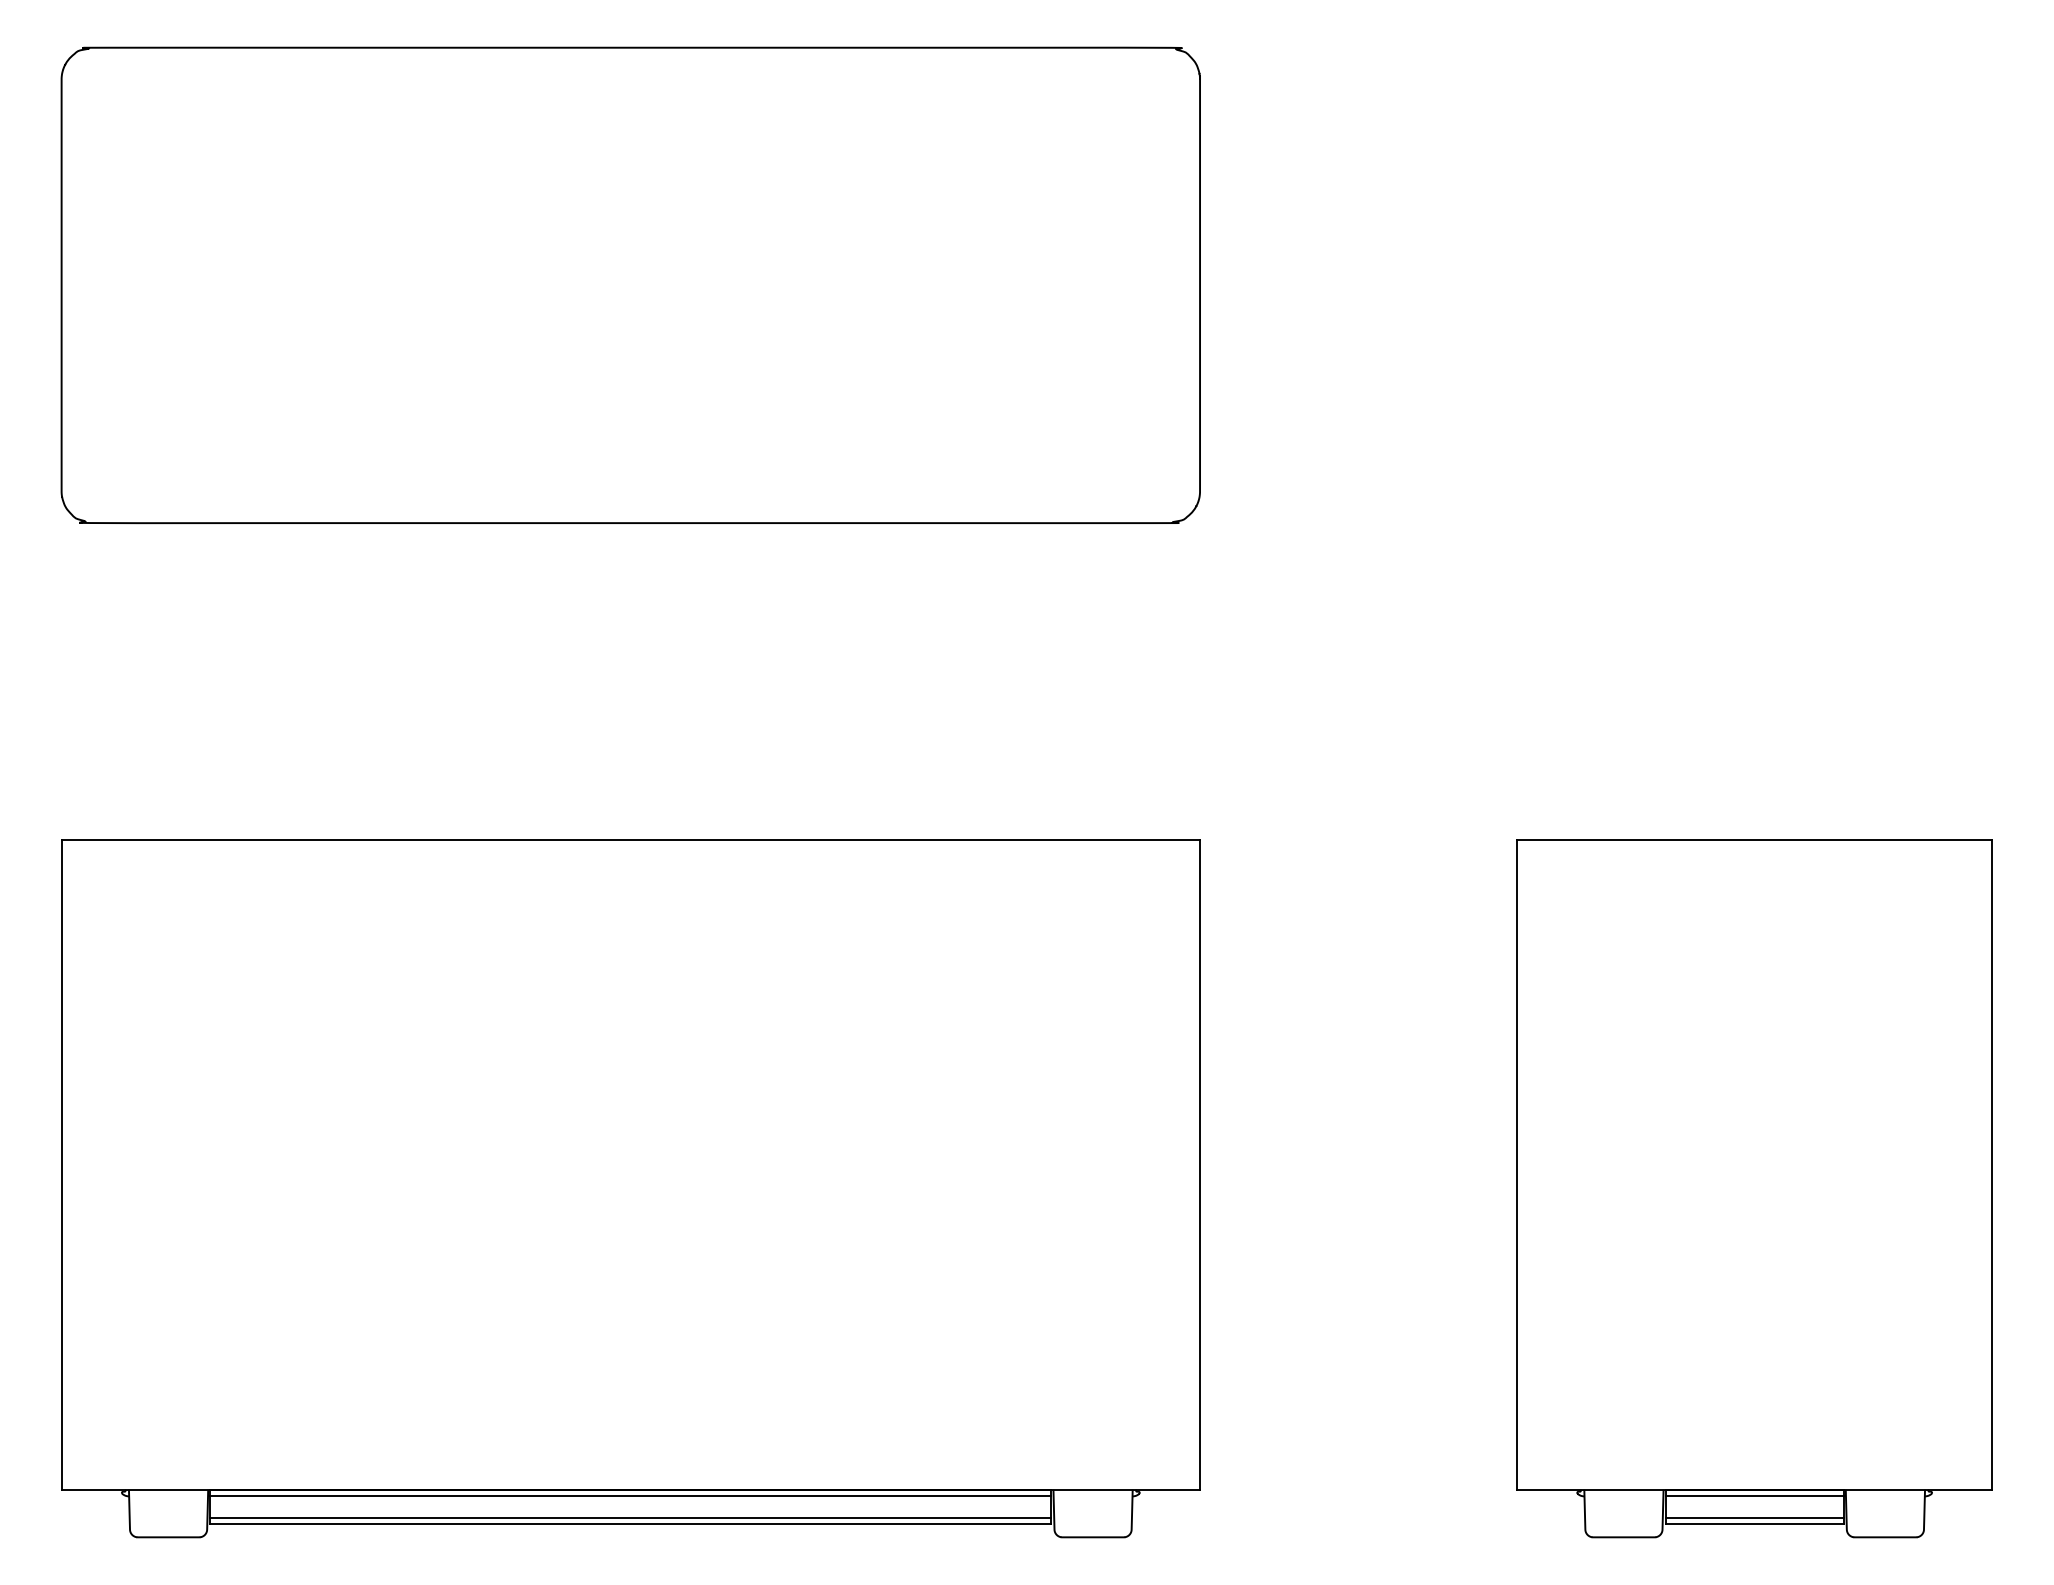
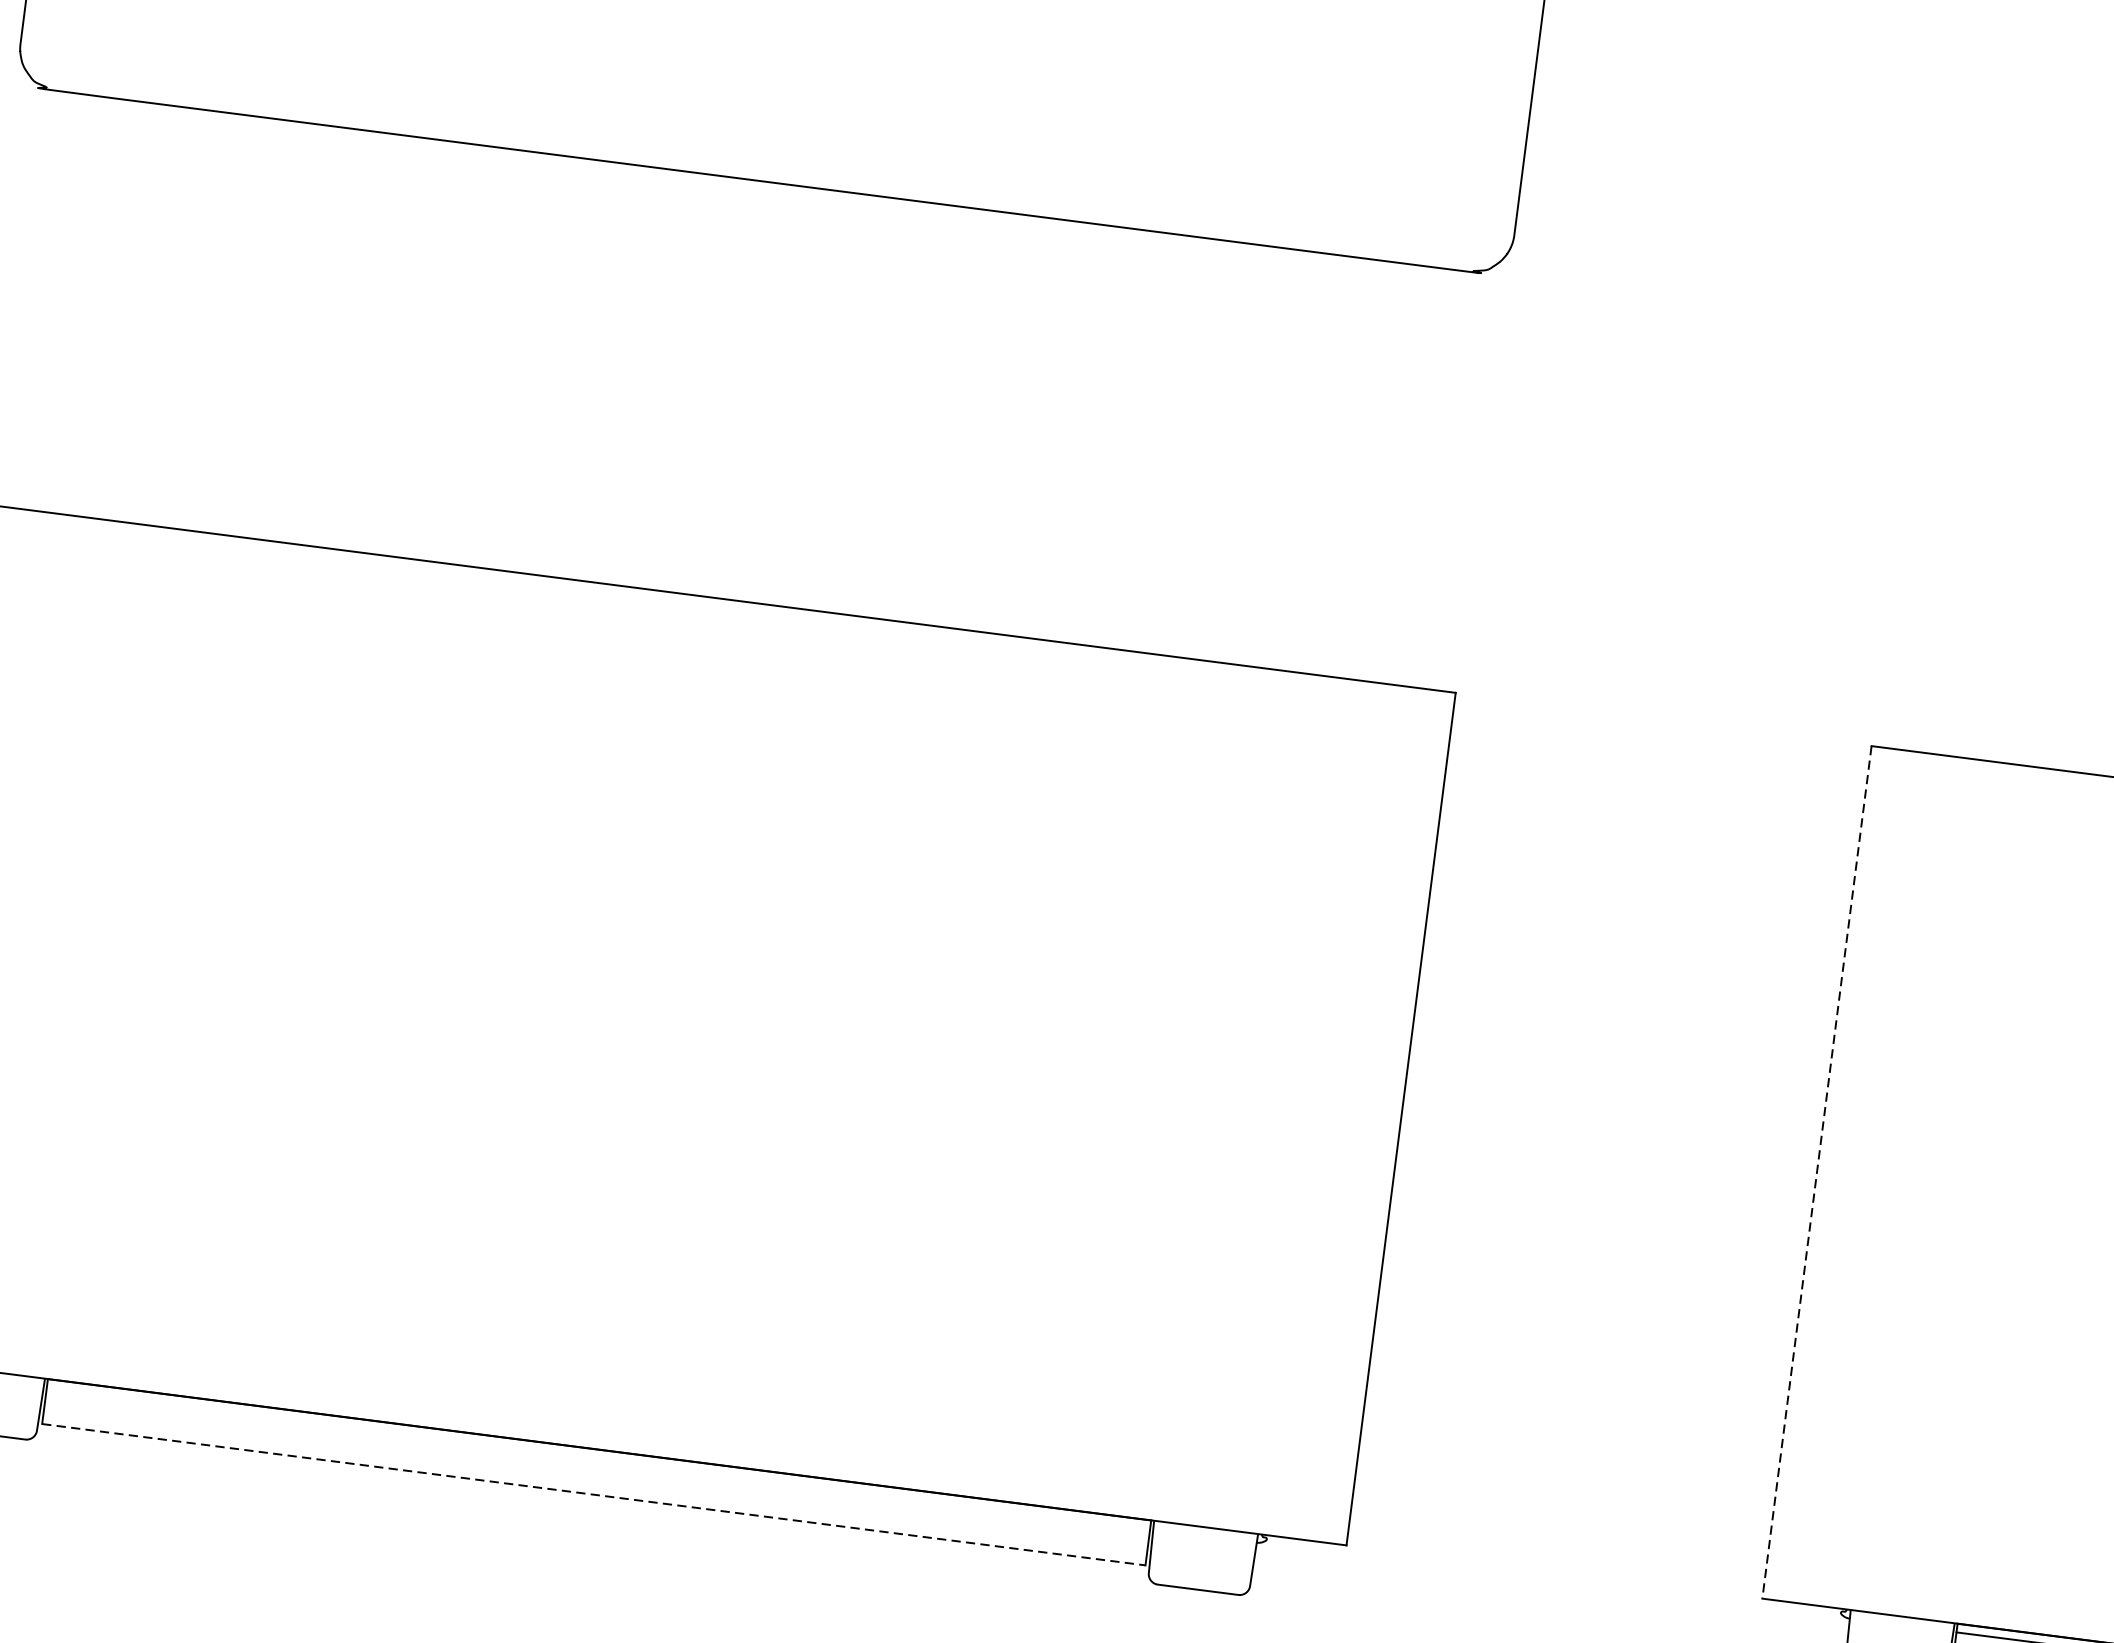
line: (1516, 1164) -> (1816, 1171), solid -> dashed
line: (630, 1496) -> (598, 1458), removed
line: (630, 1518) -> (594, 1487), removed
line: (631, 1524) -> (594, 1495), solid -> dashed

